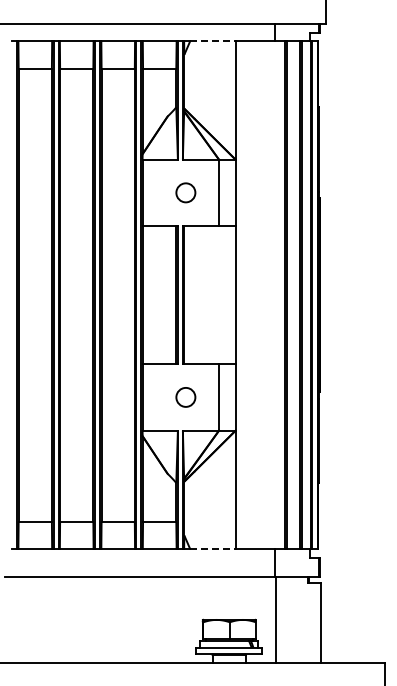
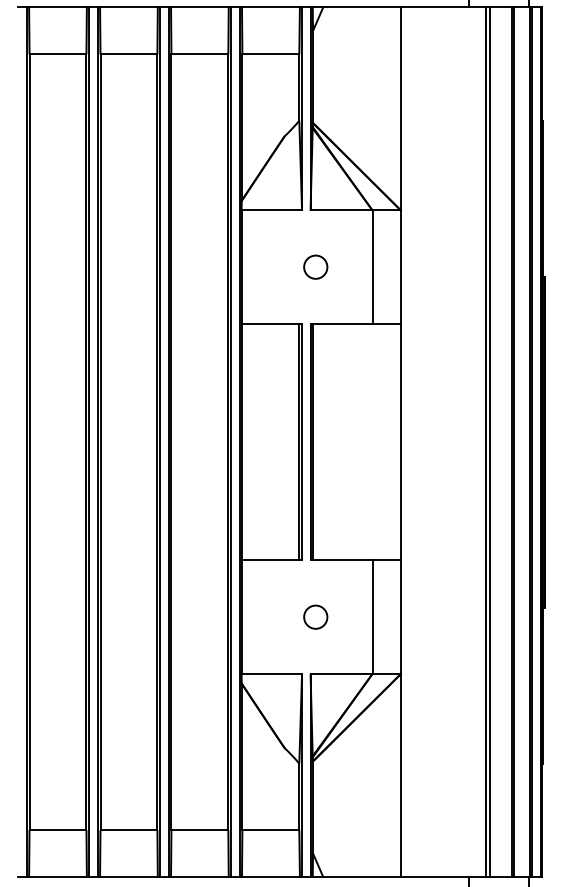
line: (213, 40) -> (362, 6), dashed -> solid
circle: (185, 192) -> (315, 266), size x0.71
circle: (185, 397) -> (315, 617), size x0.71
line: (213, 549) -> (362, 877), dashed -> solid

